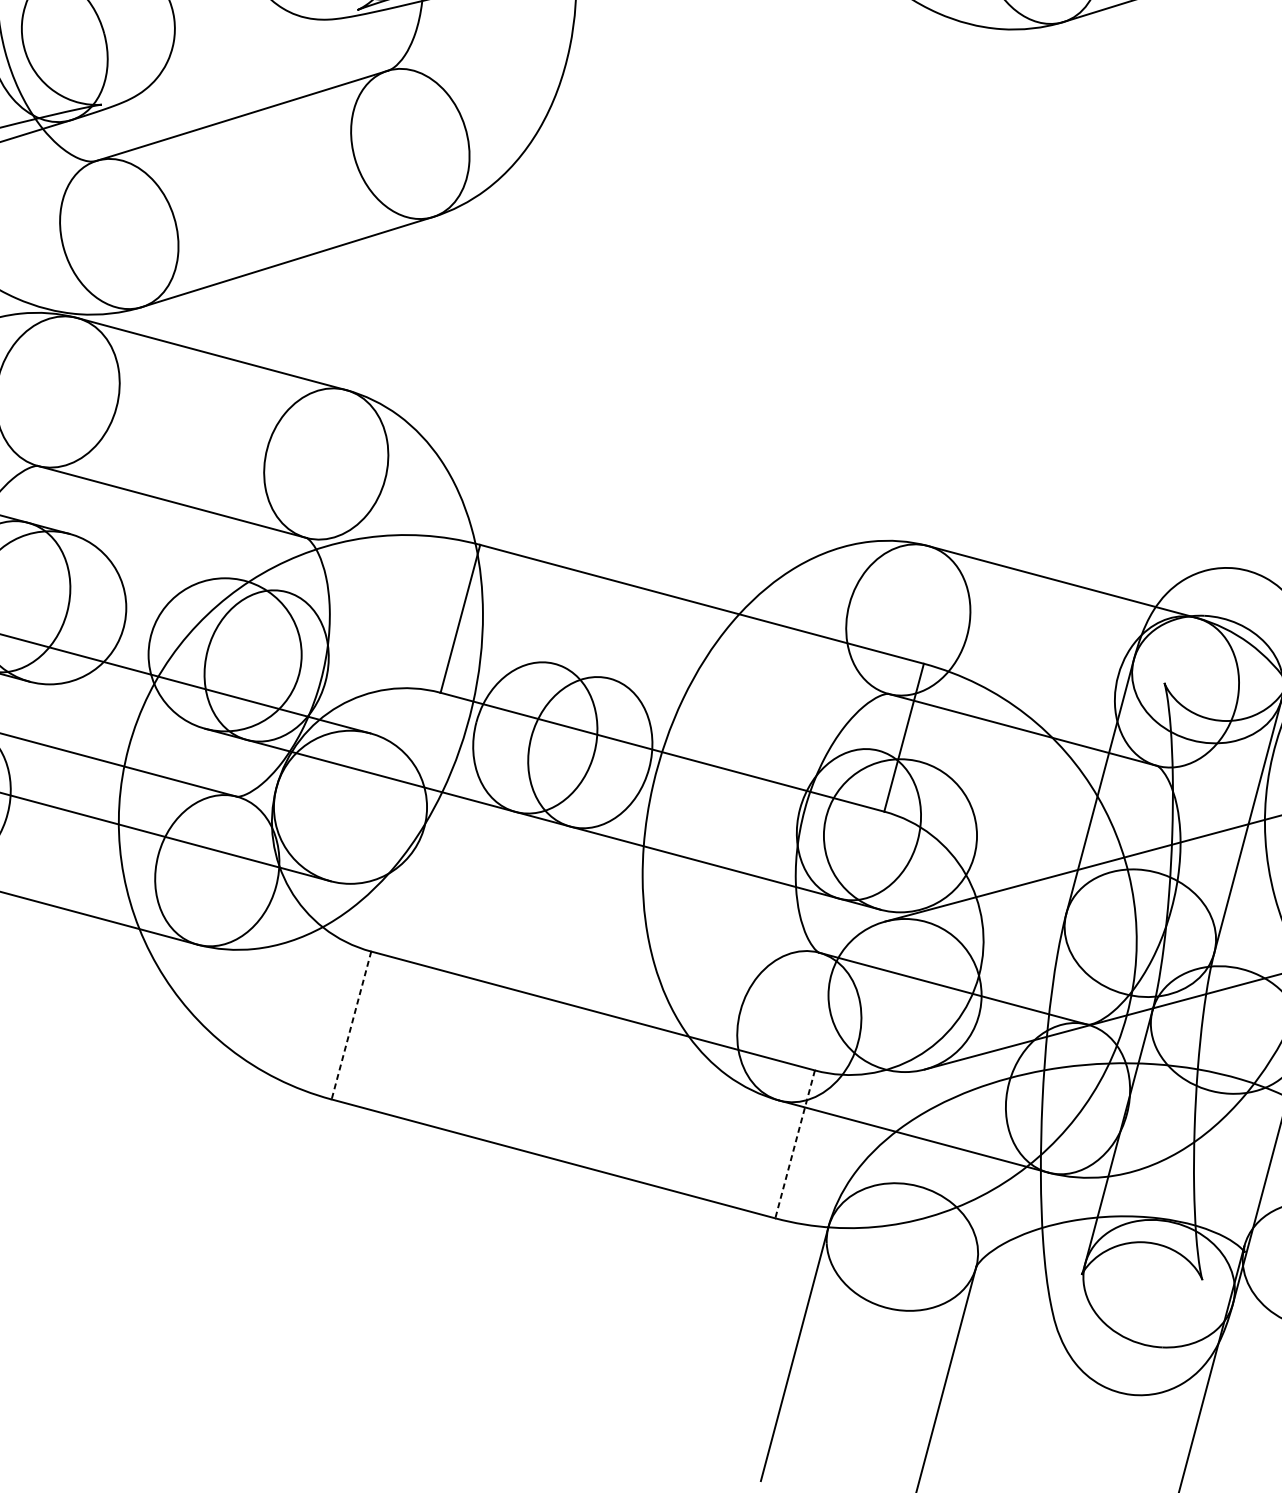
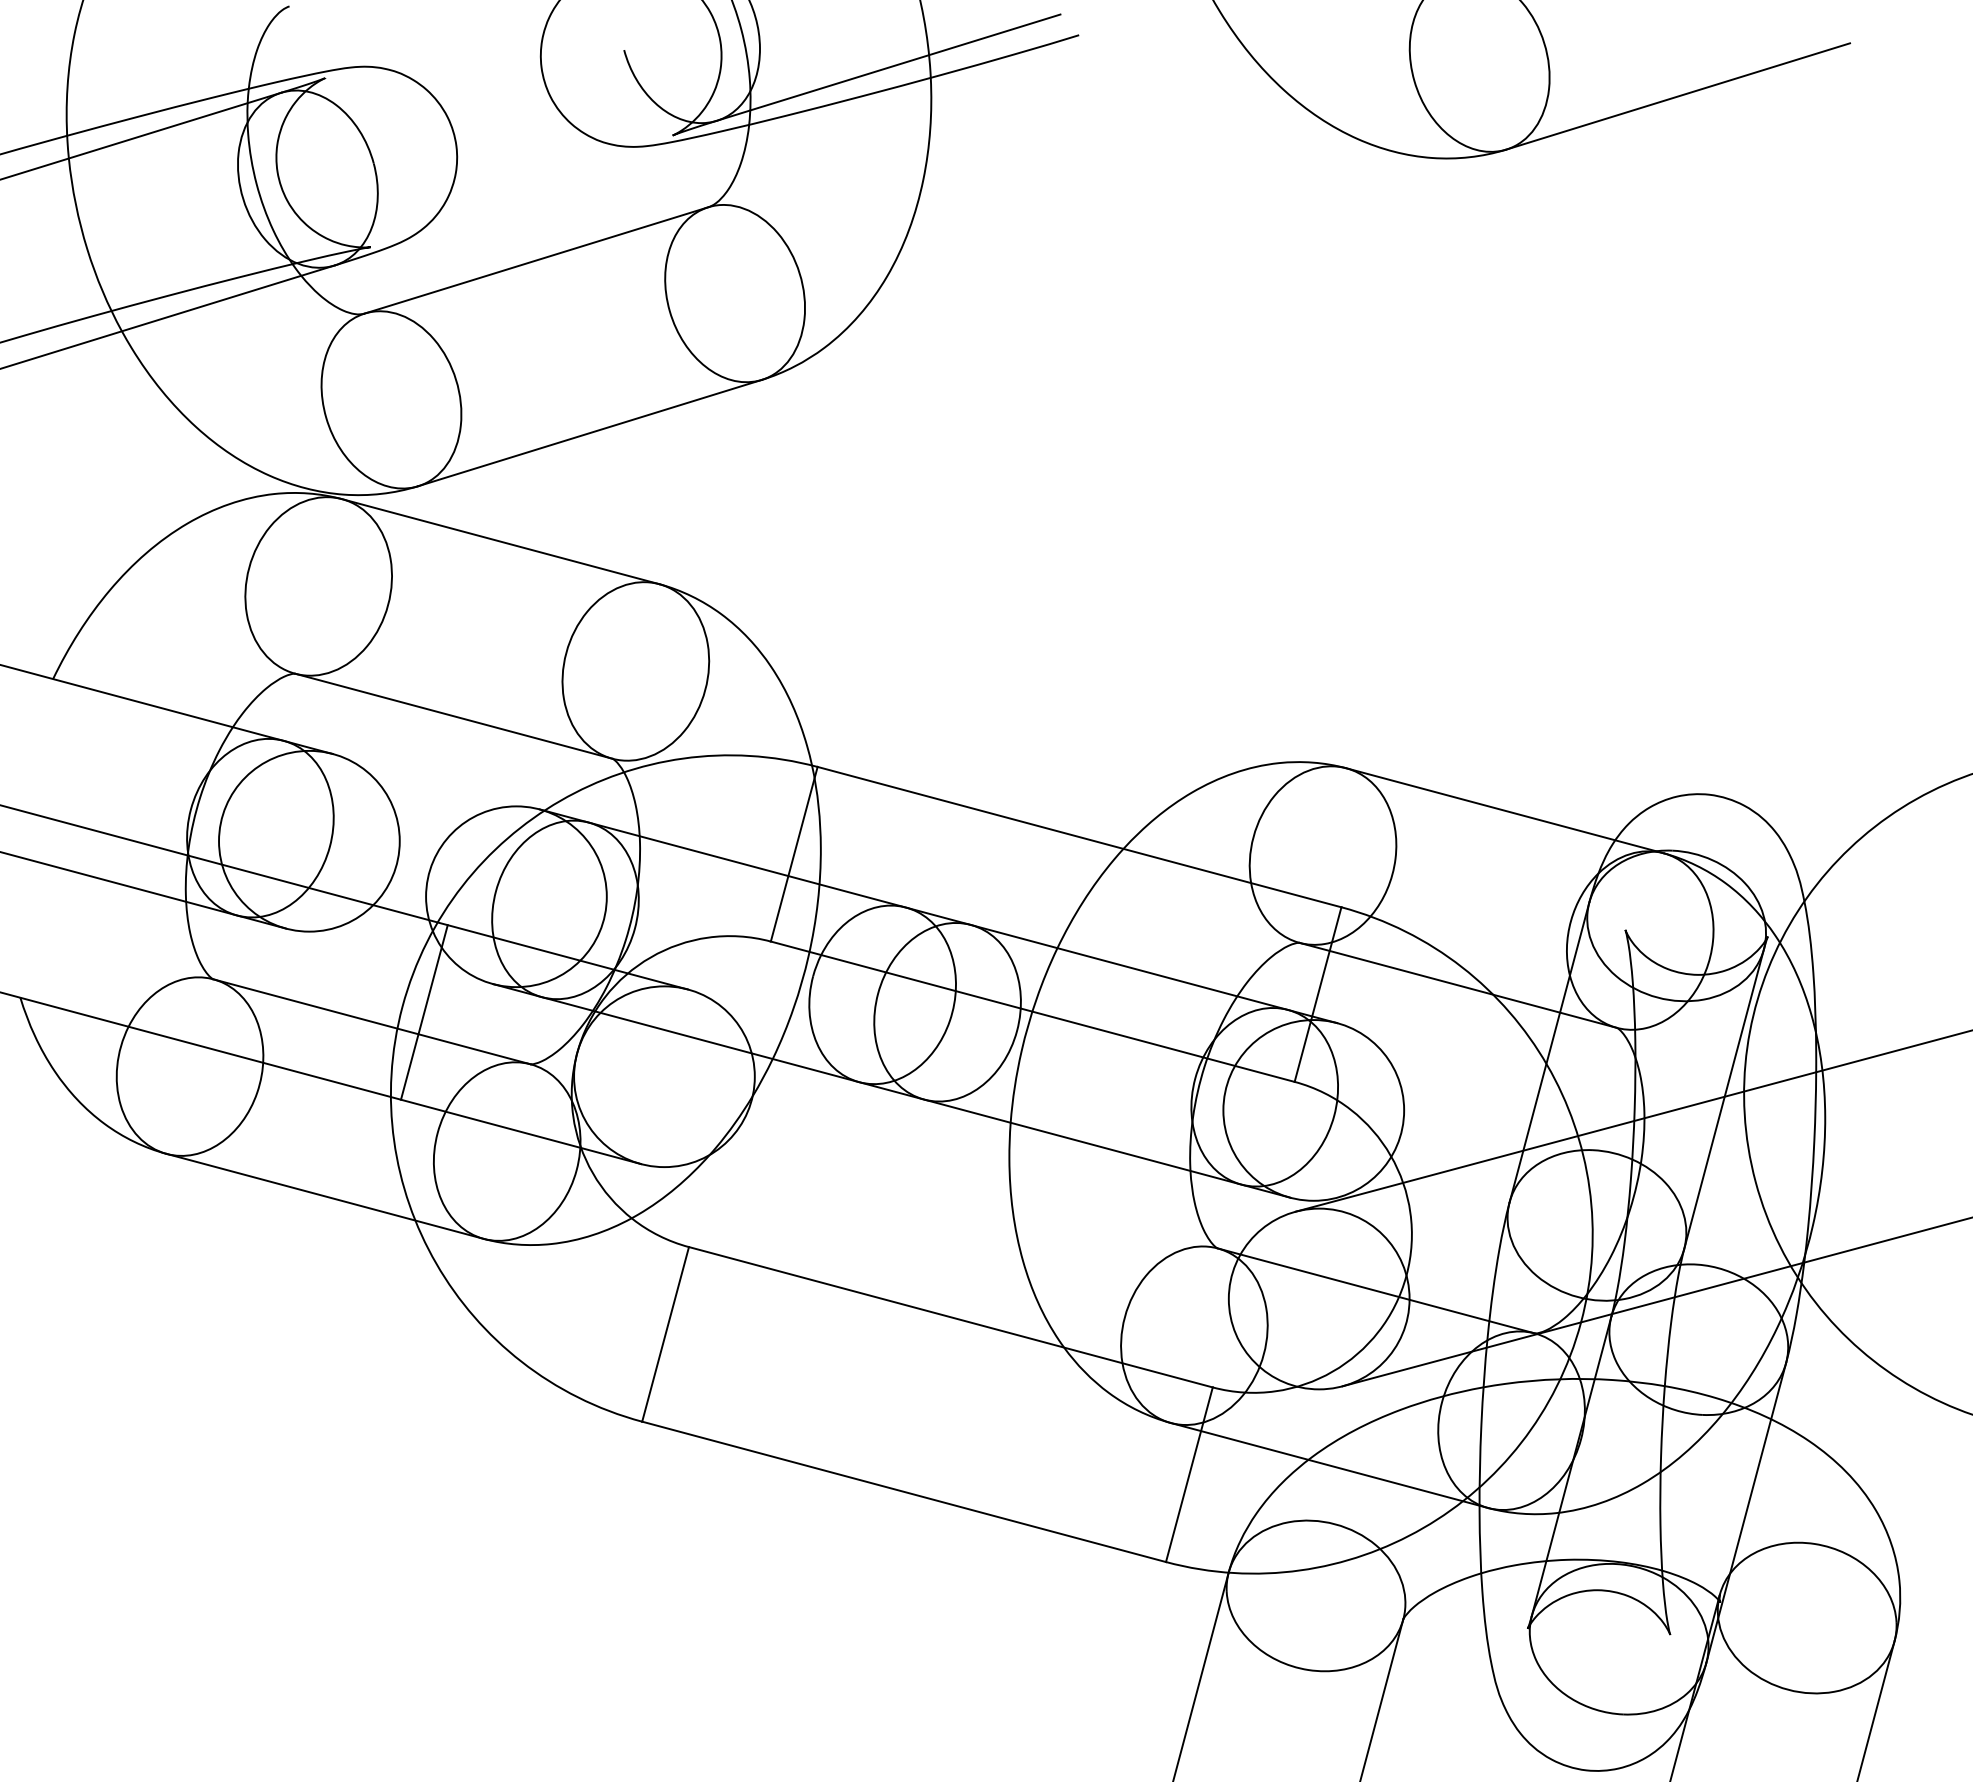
line: (582, 671) -> (938, 916), added
line: (146, 752) -> (423, 1012), added
line: (351, 1025) -> (665, 1334), dashed -> solid
line: (795, 1145) -> (1189, 1475), dashed -> solid

